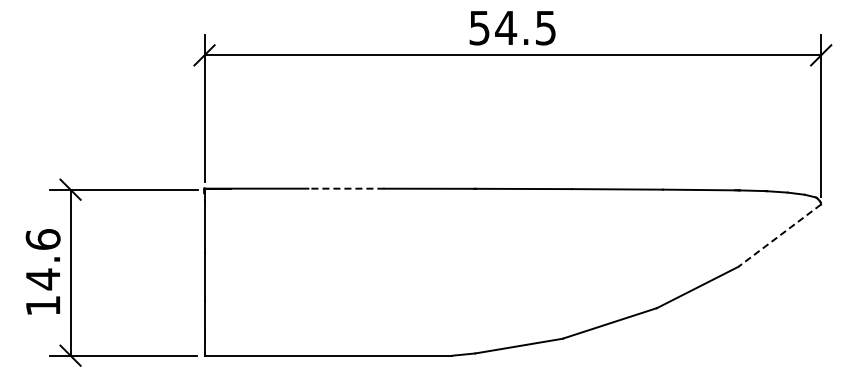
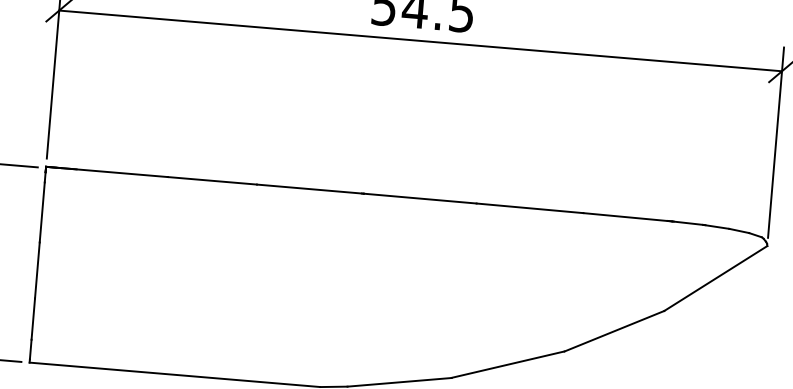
line: (345, 188) -> (211, 180), dashed -> solid
line: (779, 235) -> (715, 278), dashed -> solid

